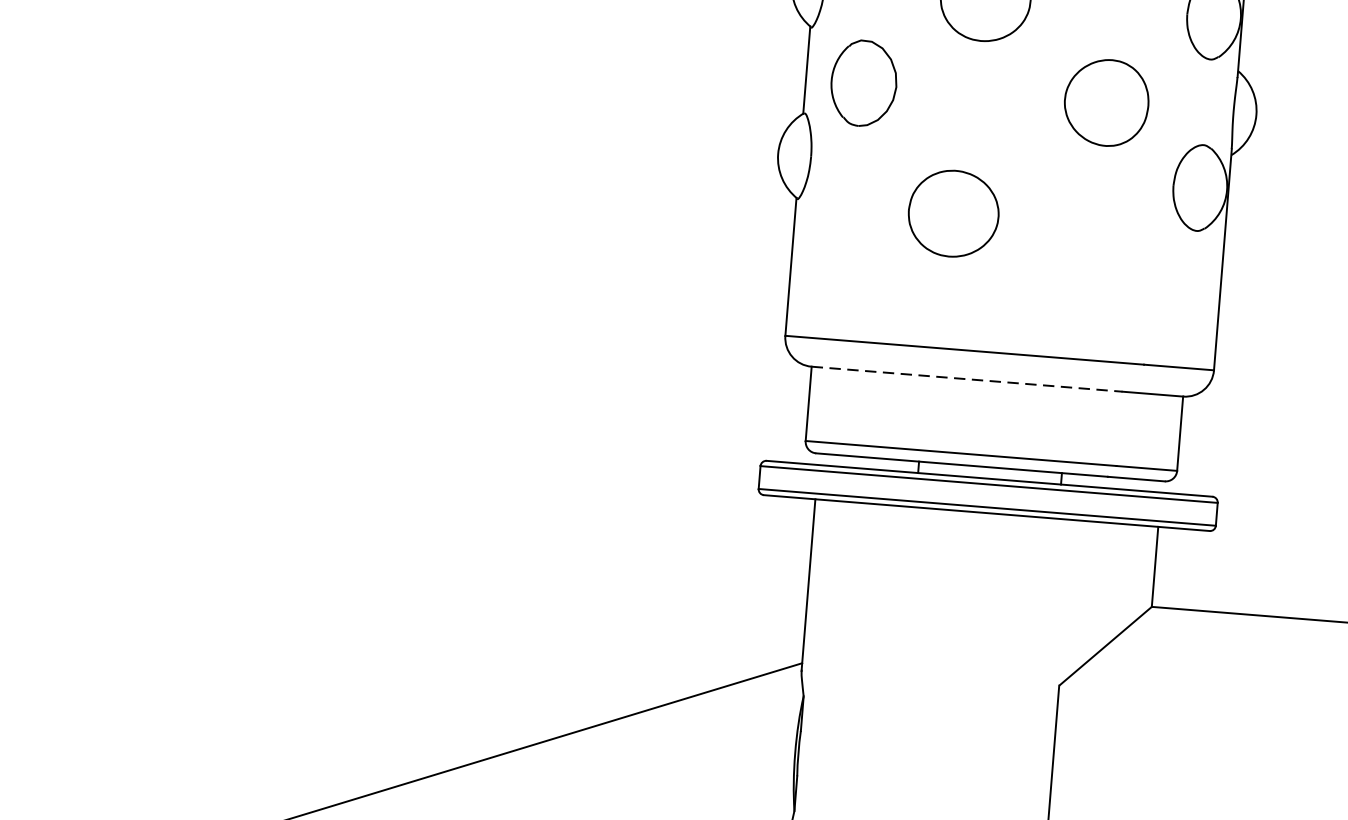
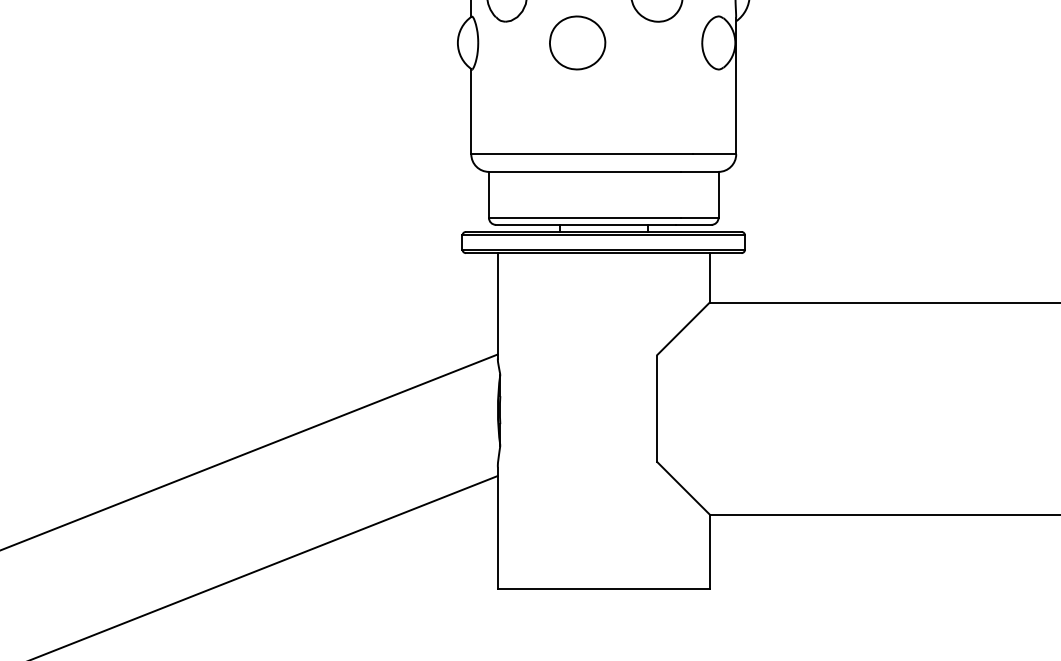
part: (953, 213) -> (577, 42), moved
line: (967, 378) -> (585, 171), dashed -> solid

